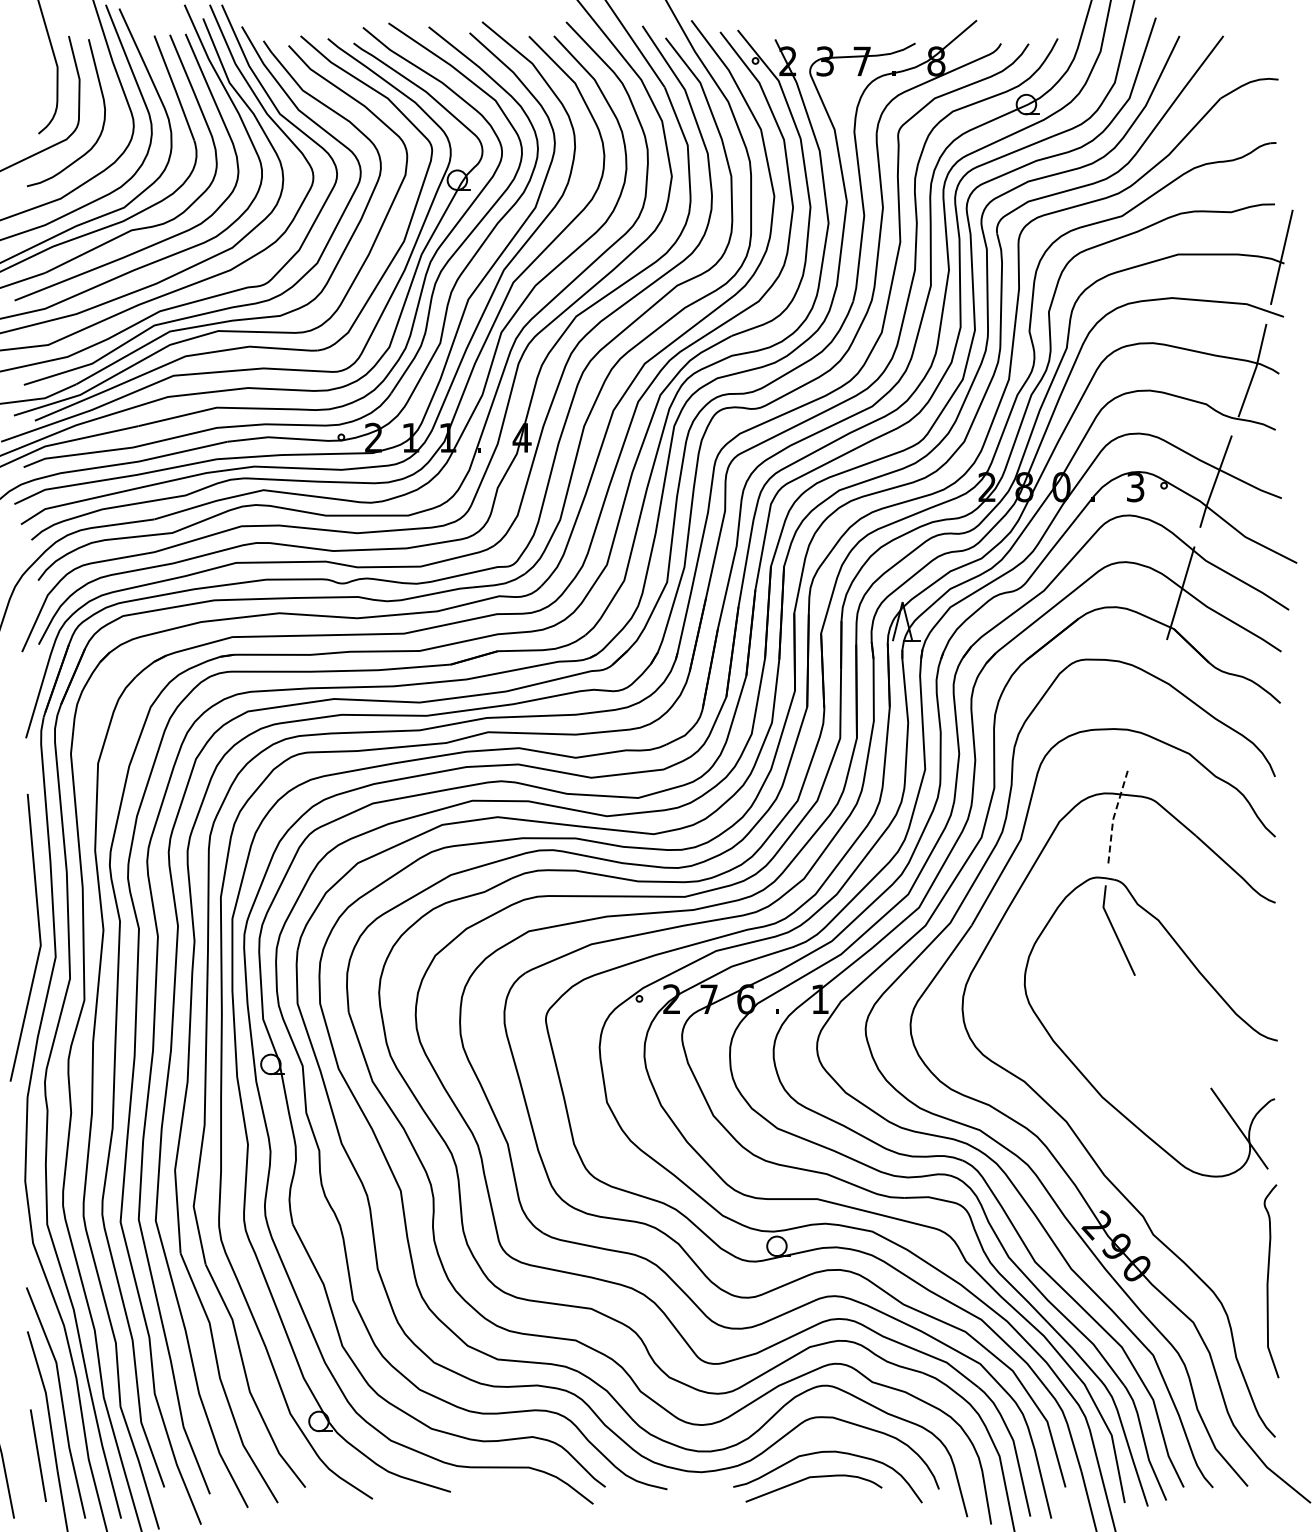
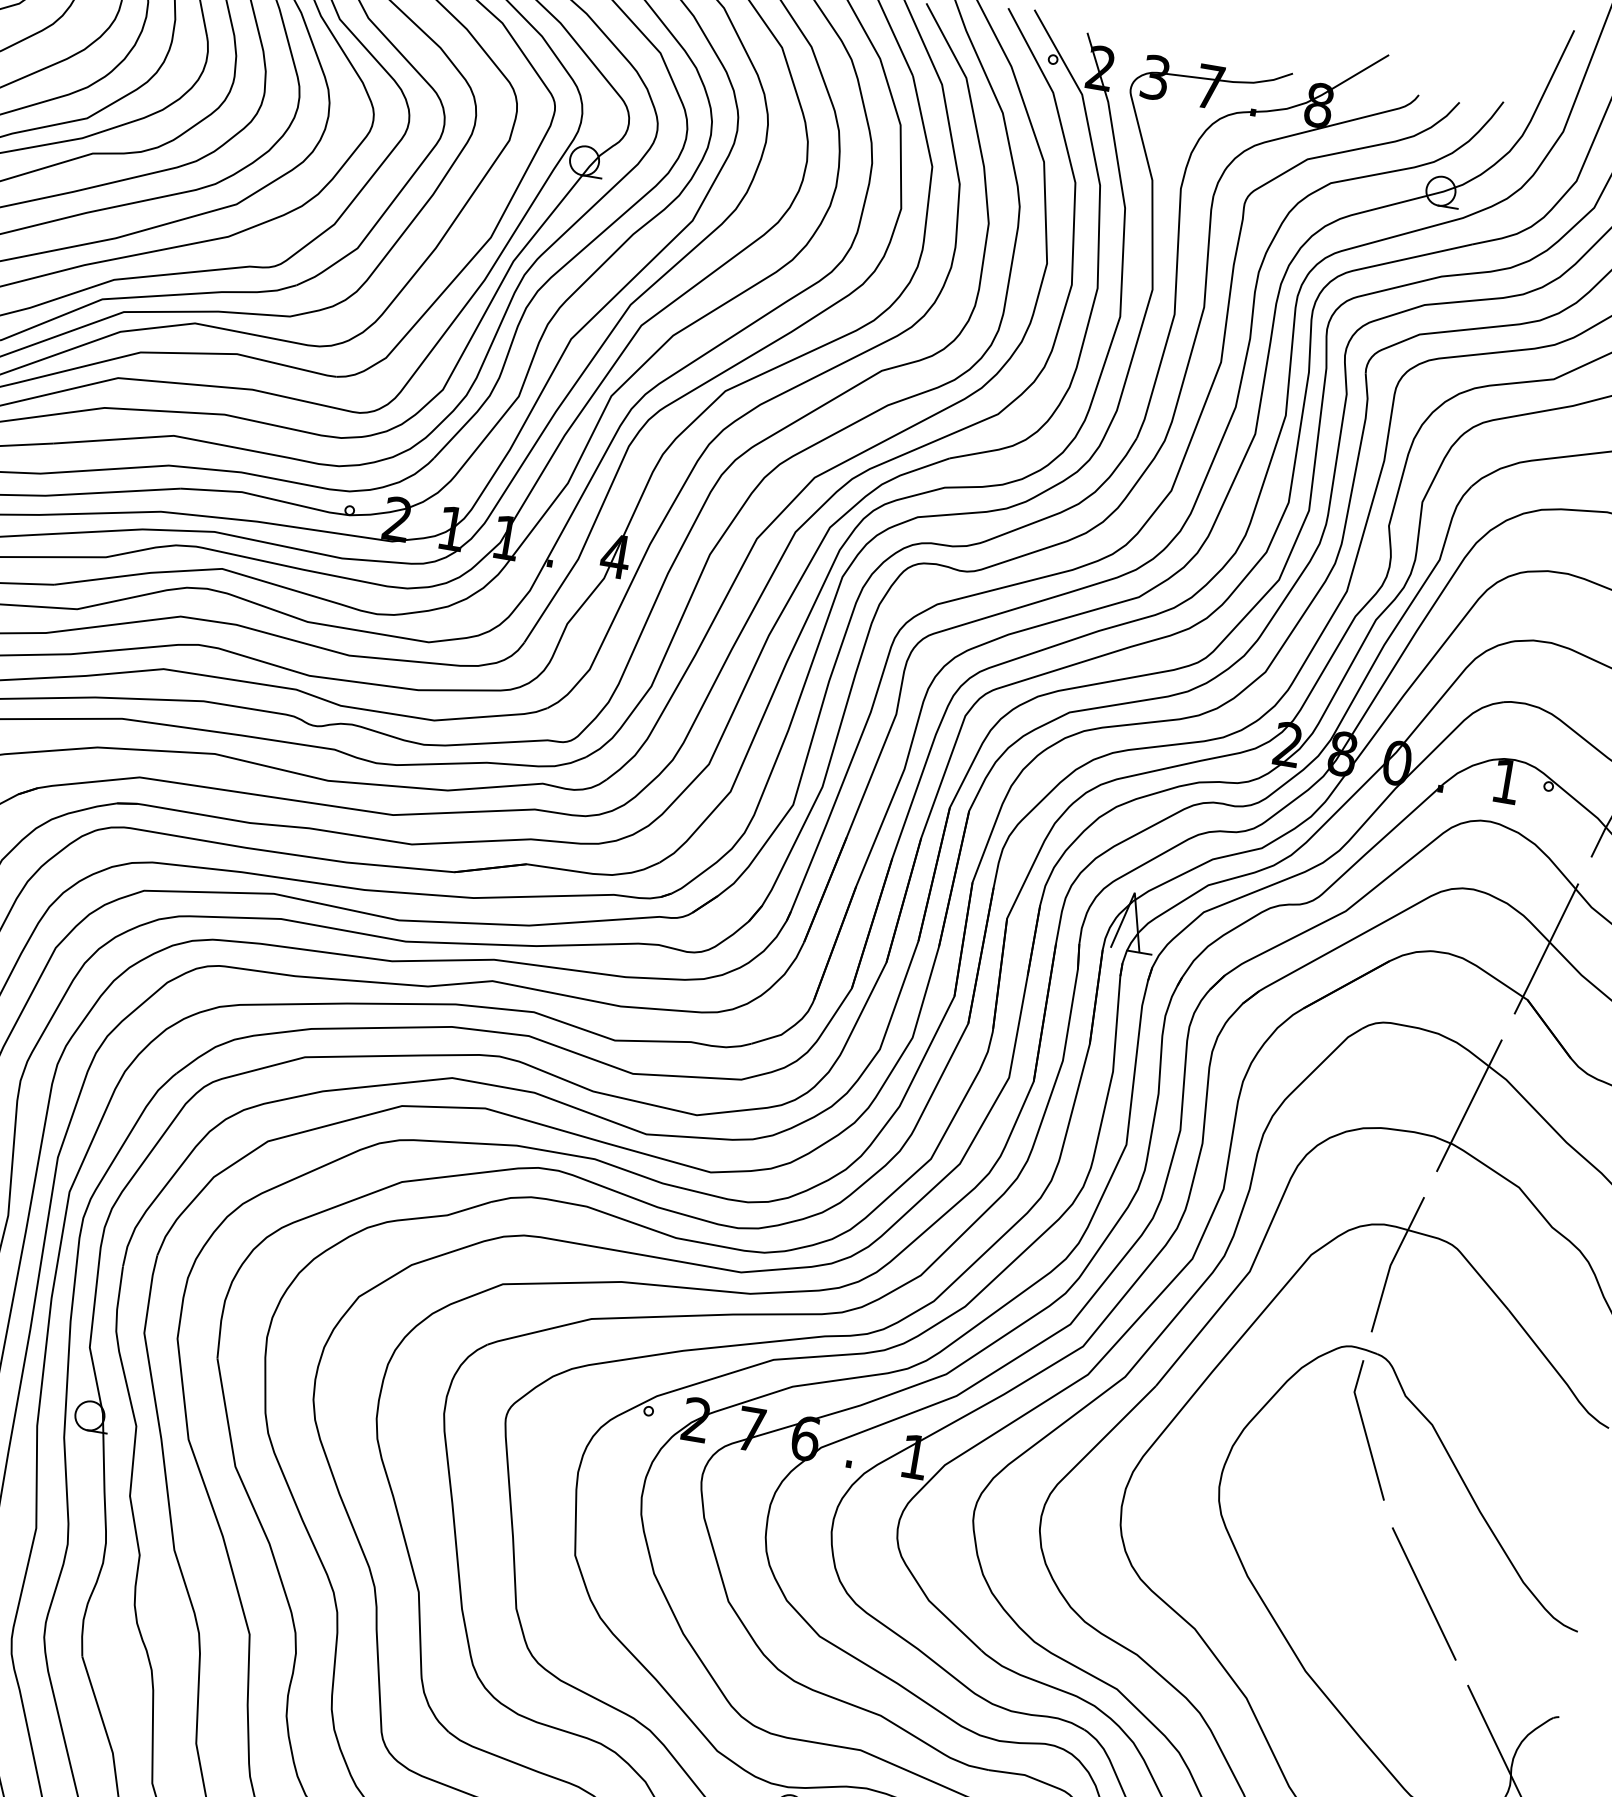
text: (1135, 487) -> (1506, 782), 3 -> 1
line: (1147, 705) -> (1469, 1105), added
line: (1113, 817) -> (1391, 1262), dashed -> solid
line: (1172, 1032) -> (1424, 1593), added

